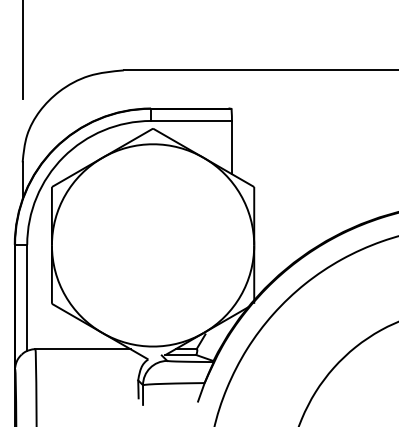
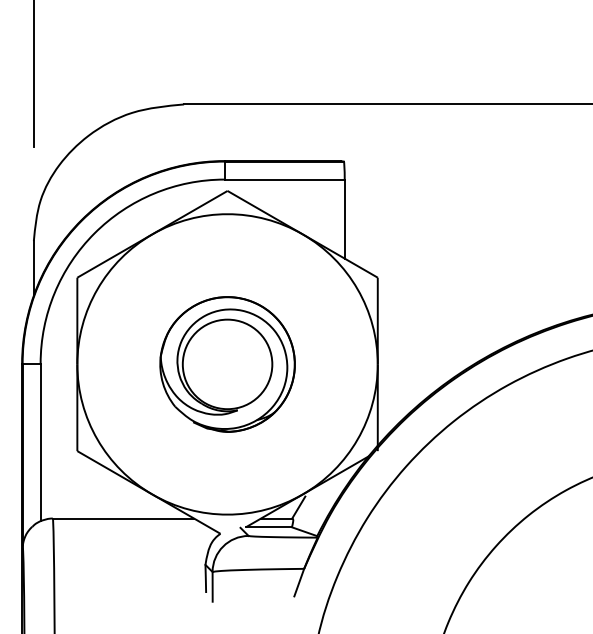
part: (152, 245) -> (226, 364), added

